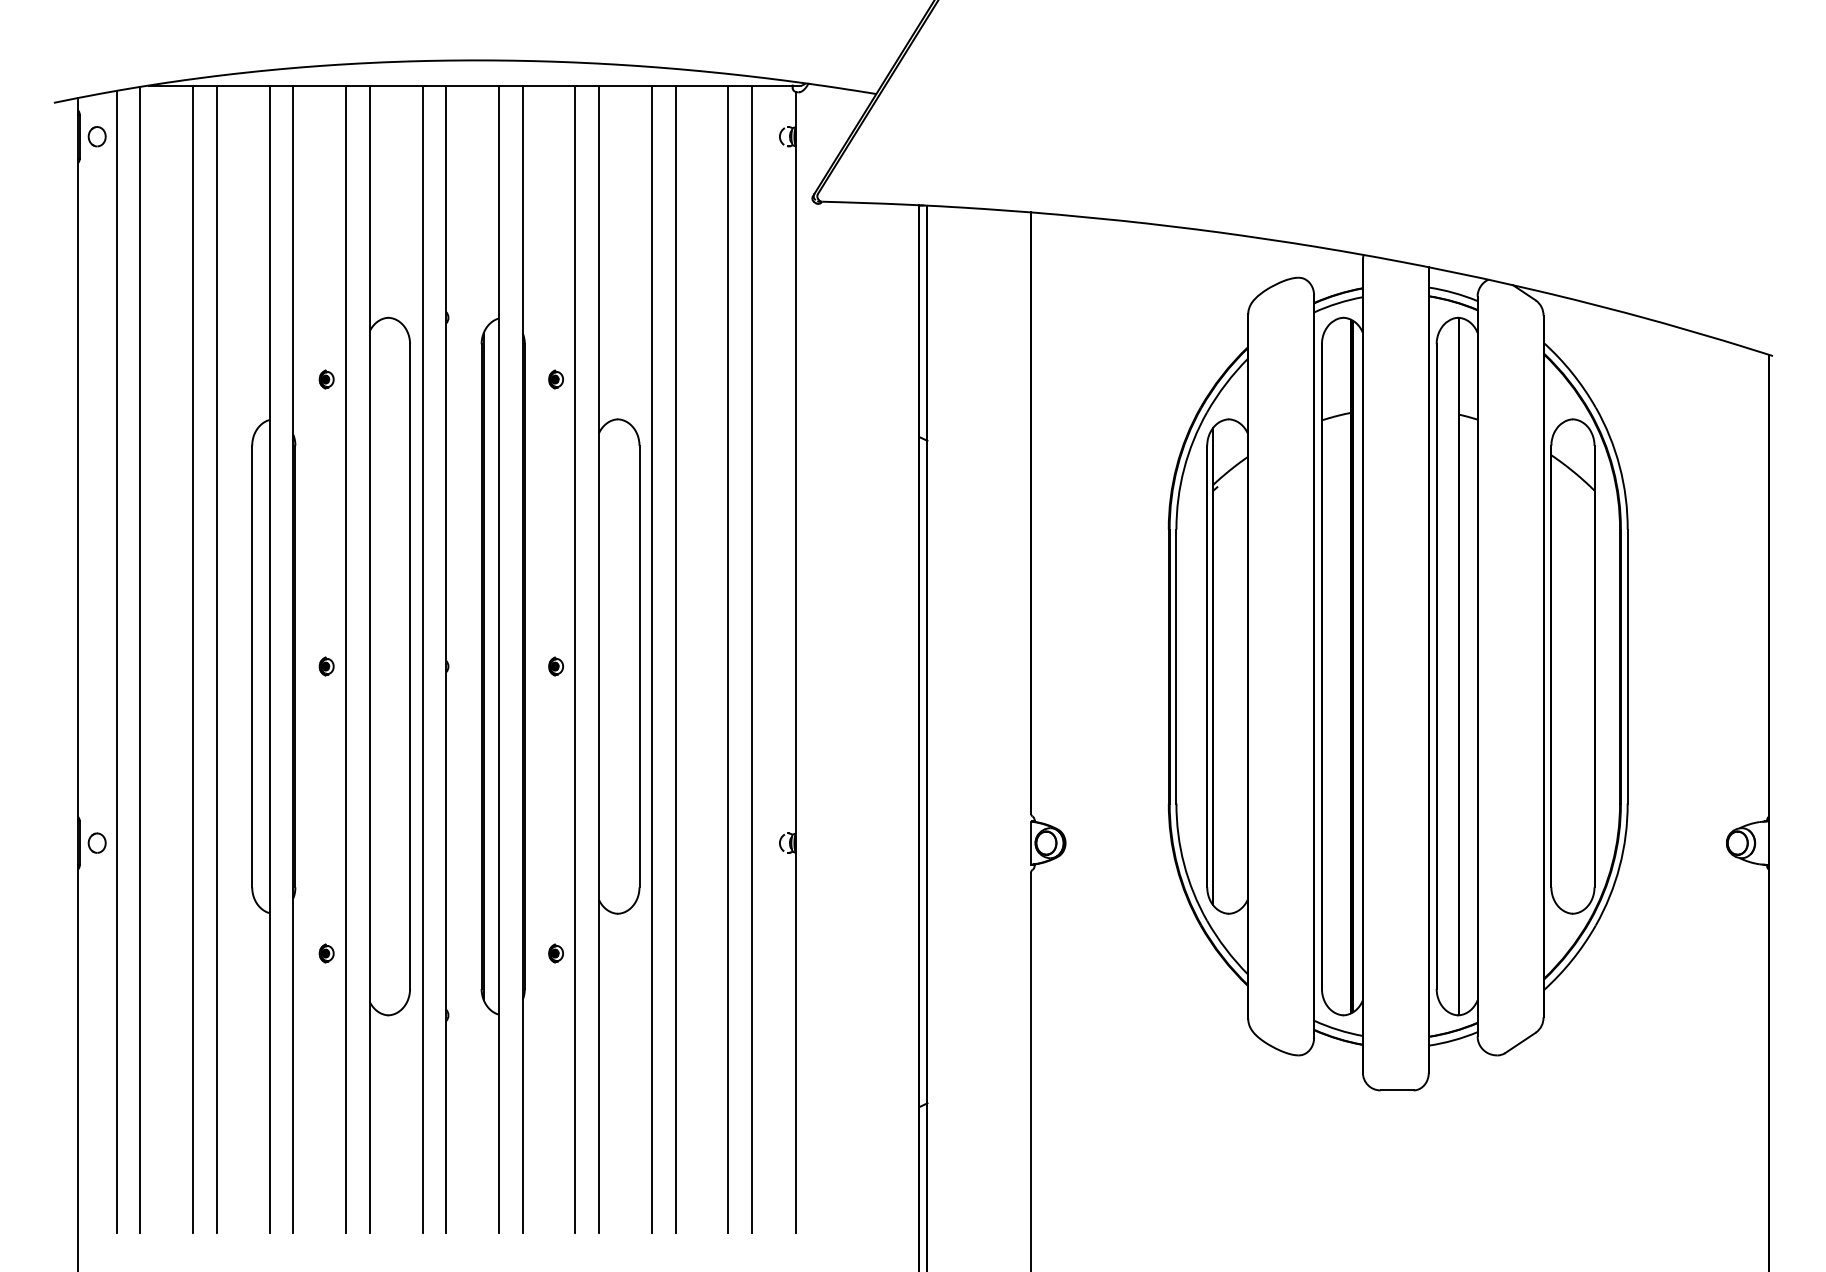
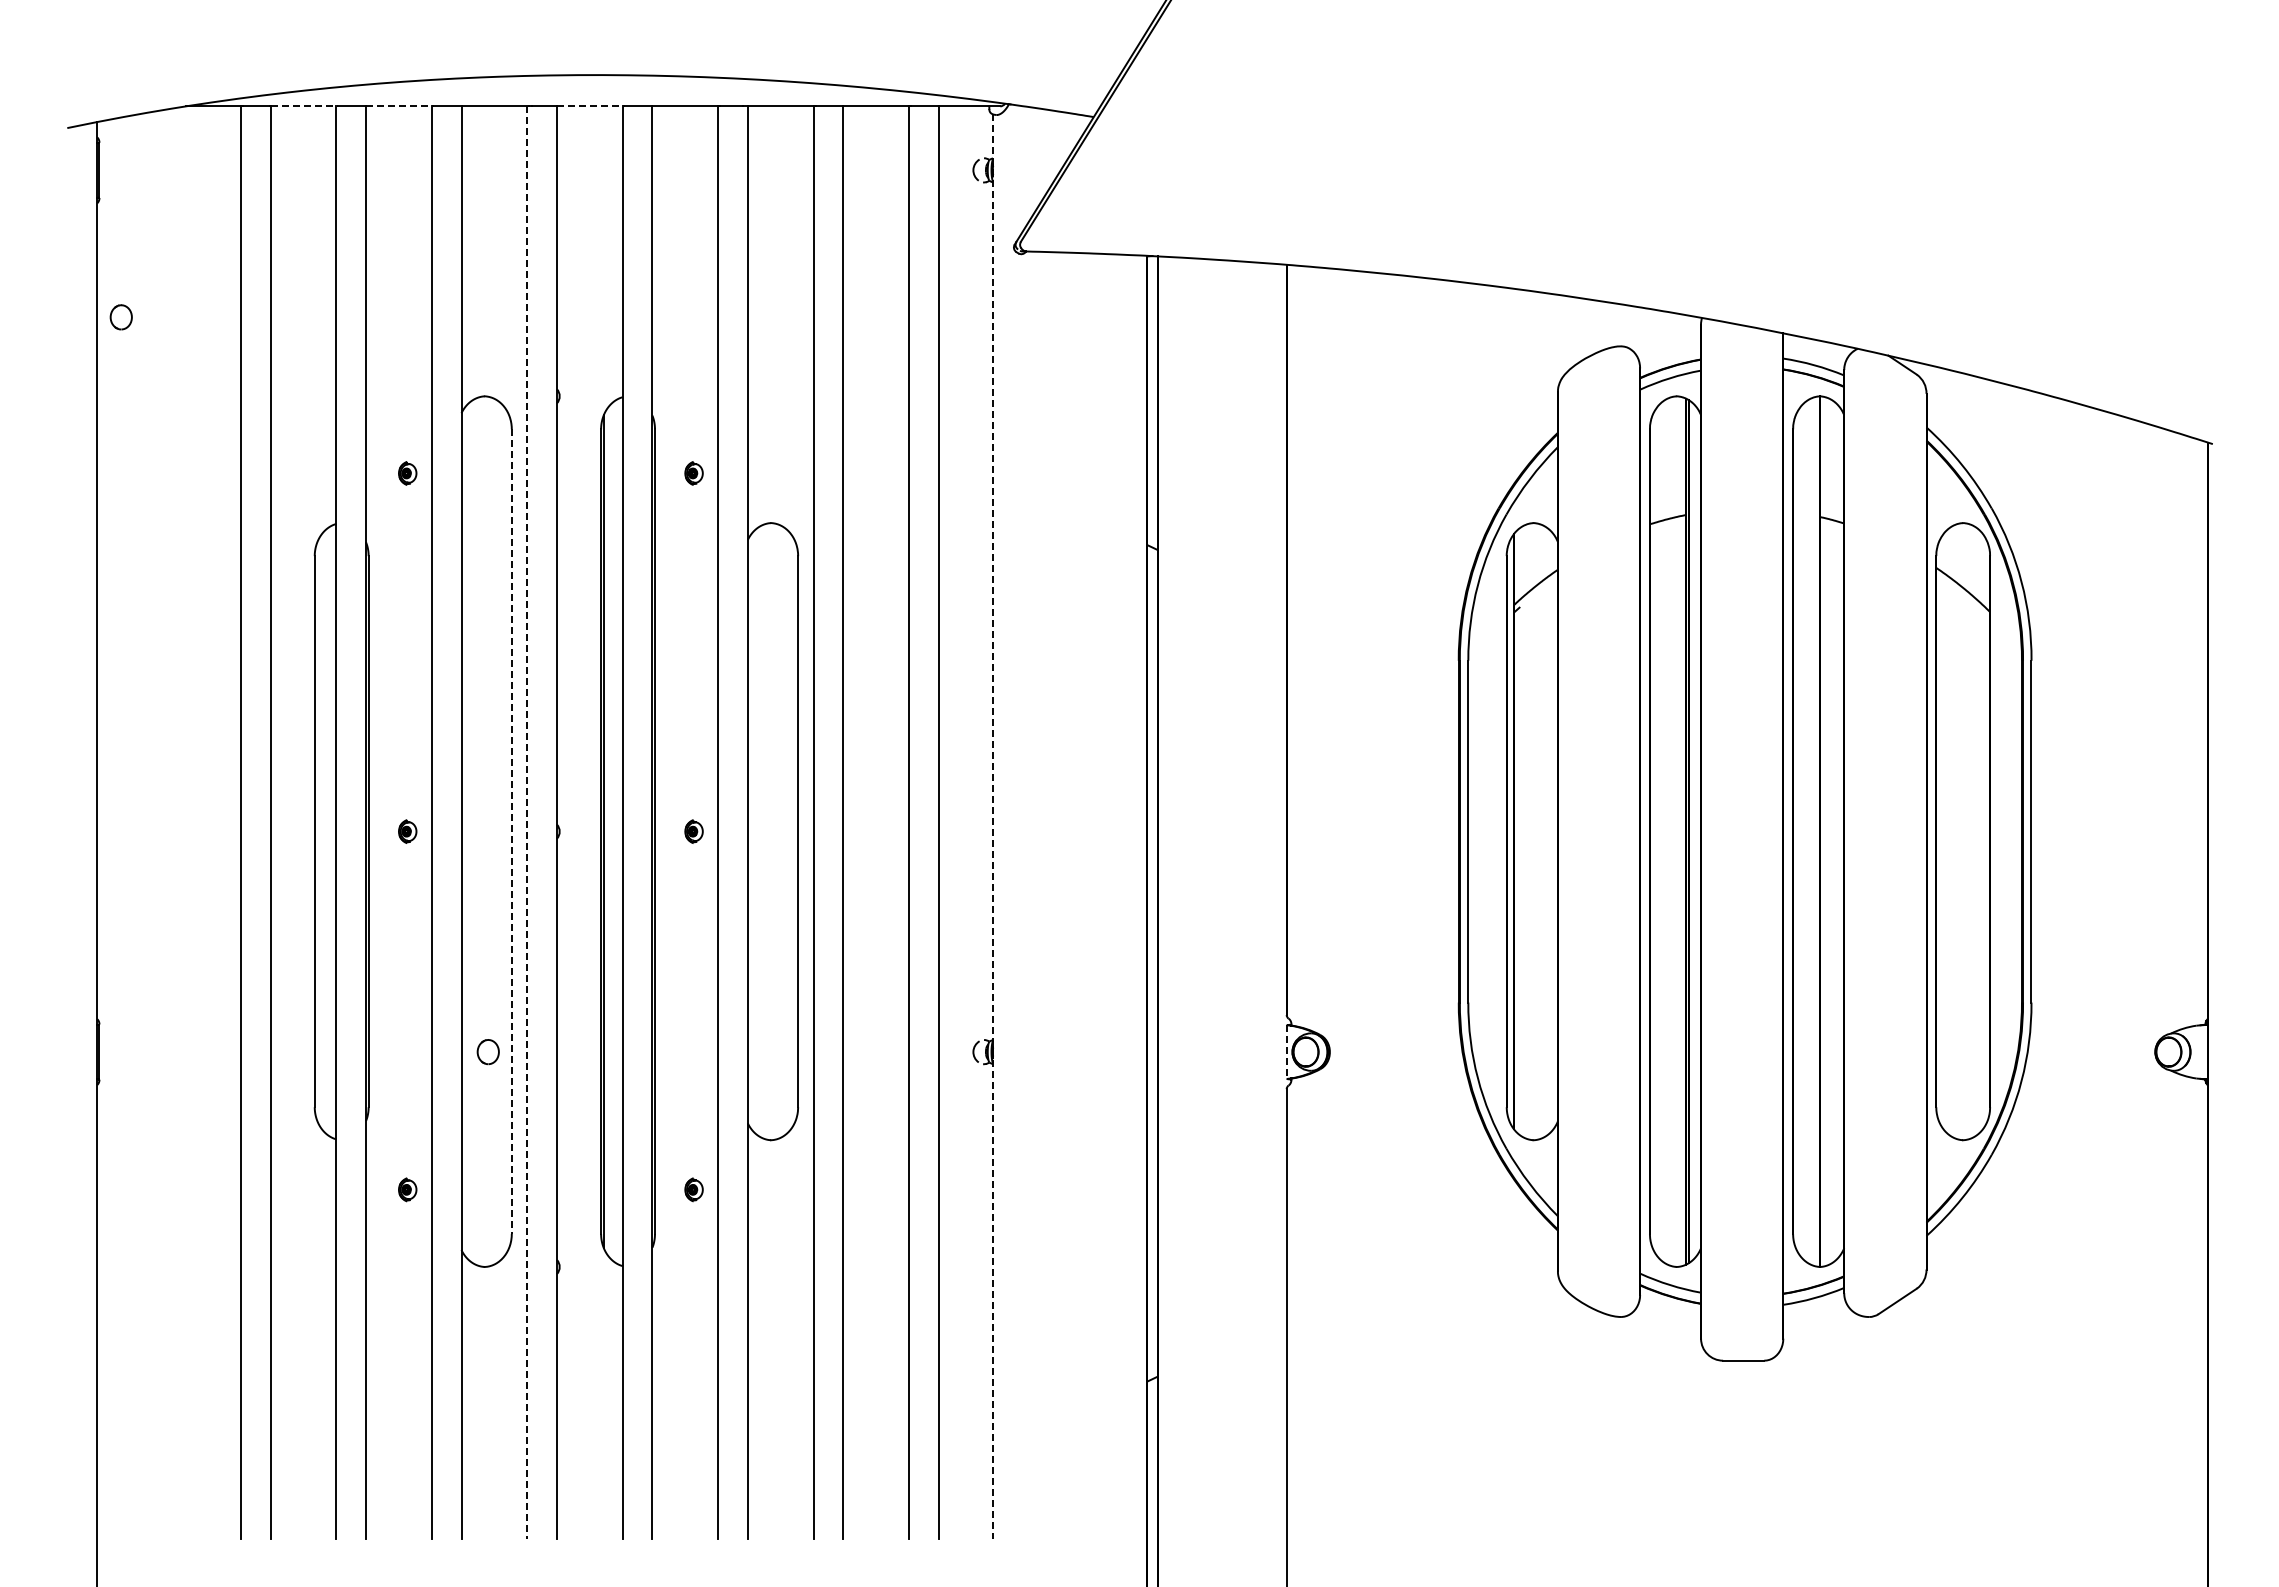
line: (243, 85) -> (304, 106), solid -> dashed
line: (320, 85) -> (399, 106), solid -> dashed
line: (473, 85) -> (590, 106), solid -> dashed
part: (96, 136) -> (120, 317), moved
line: (140, 660) -> (175, 823), removed
line: (422, 660) -> (527, 823), solid -> dashed
line: (116, 662) -> (145, 826), removed
line: (796, 663) -> (993, 827), solid -> dashed
line: (409, 667) -> (511, 832), solid -> dashed
part: (96, 843) -> (487, 1052), moved
line: (1031, 843) -> (1287, 1052), solid -> dashed

